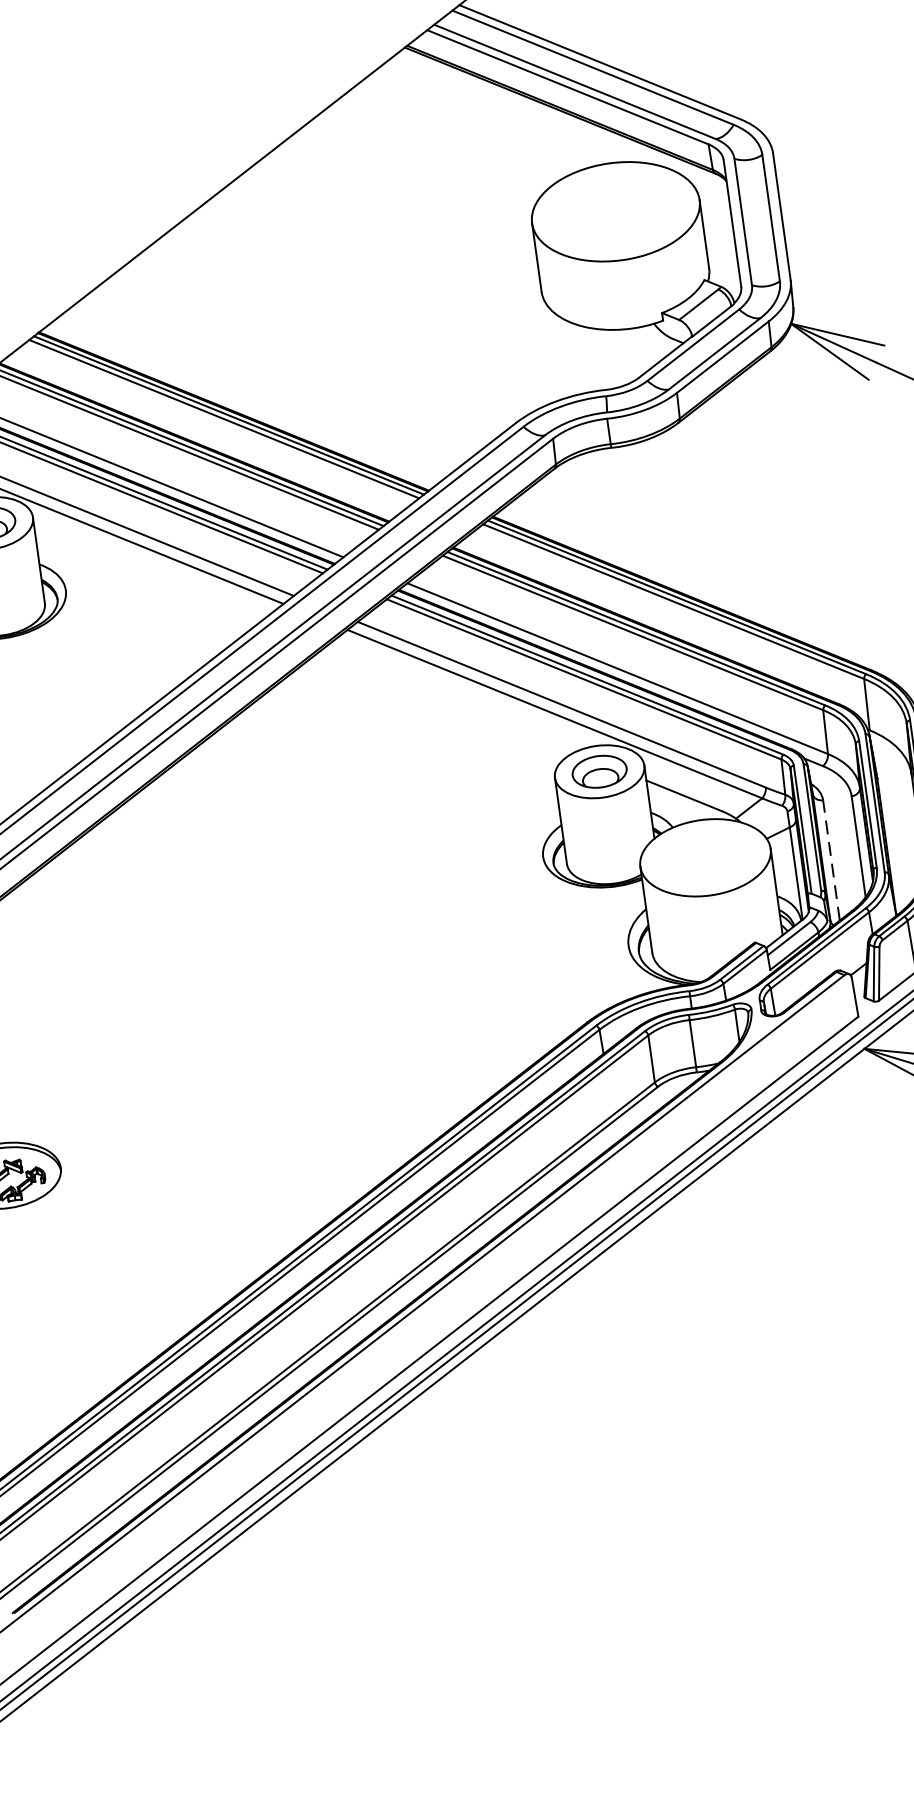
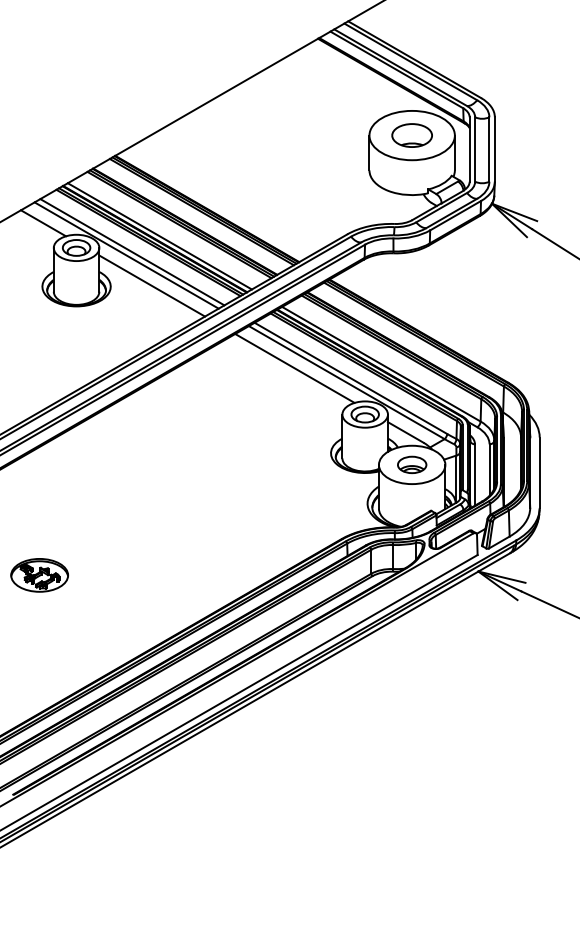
part: (614, 211) -> (411, 135), added
line: (147, 576) -> (152, 285), added
line: (448, 700) -> (294, 368), added
part: (706, 856) -> (412, 464), added
line: (830, 861) -> (474, 475), dashed -> solid

